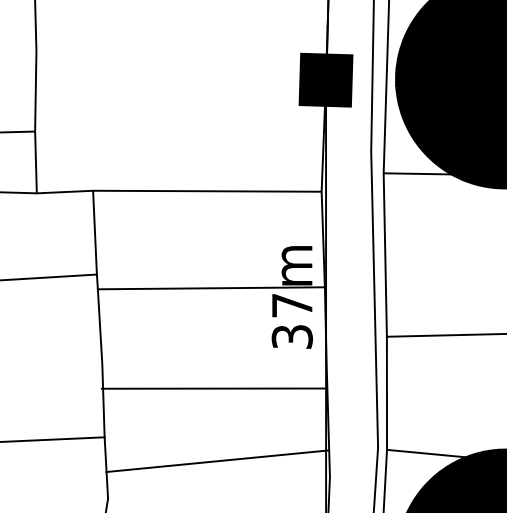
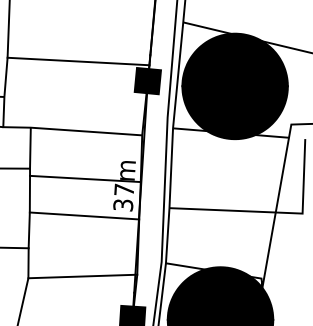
line: (181, 49) -> (78, 61), added
line: (213, 387) -> (84, 215), moved
line: (216, 461) -> (82, 276), moved

